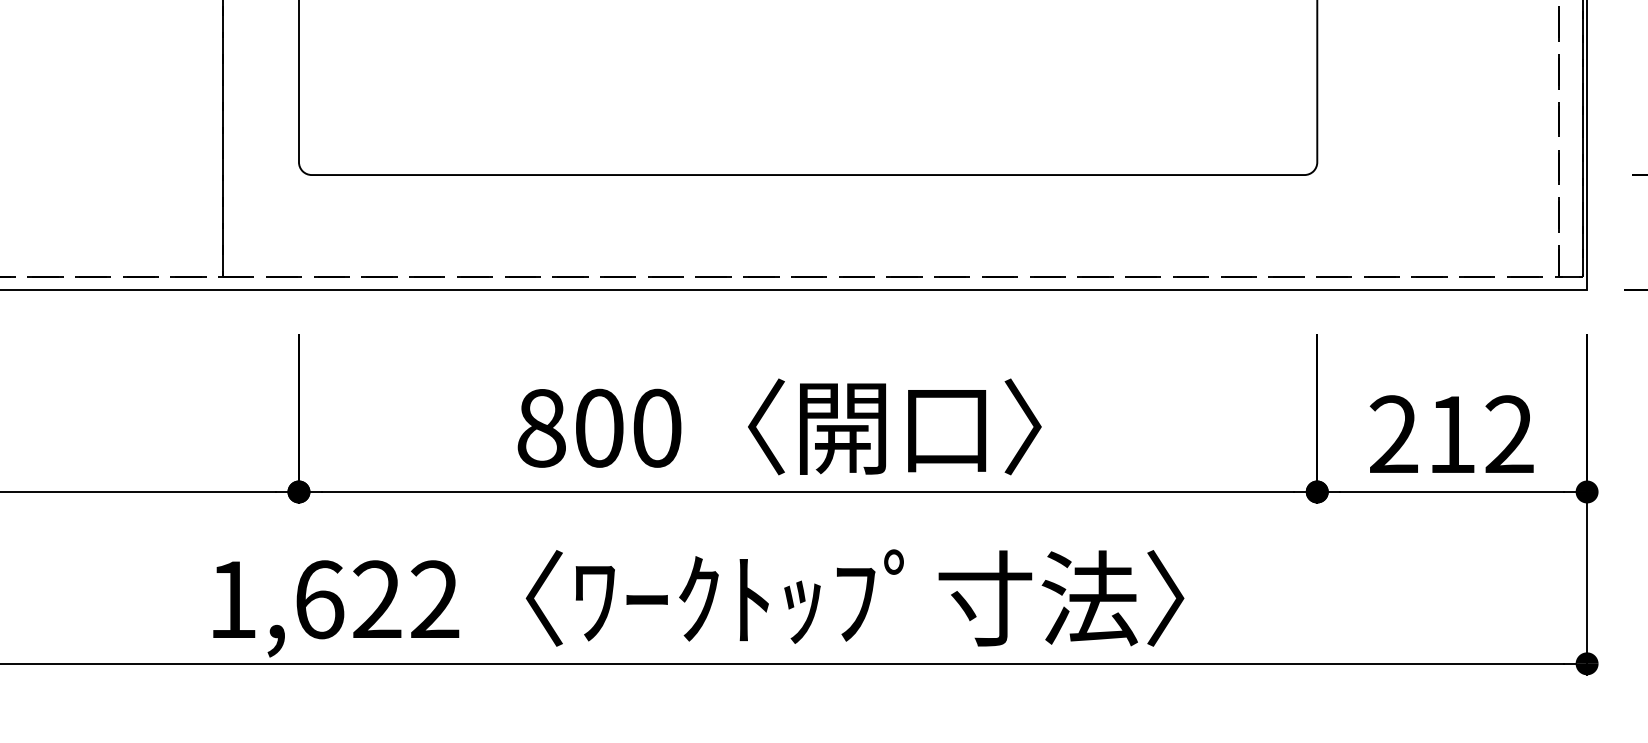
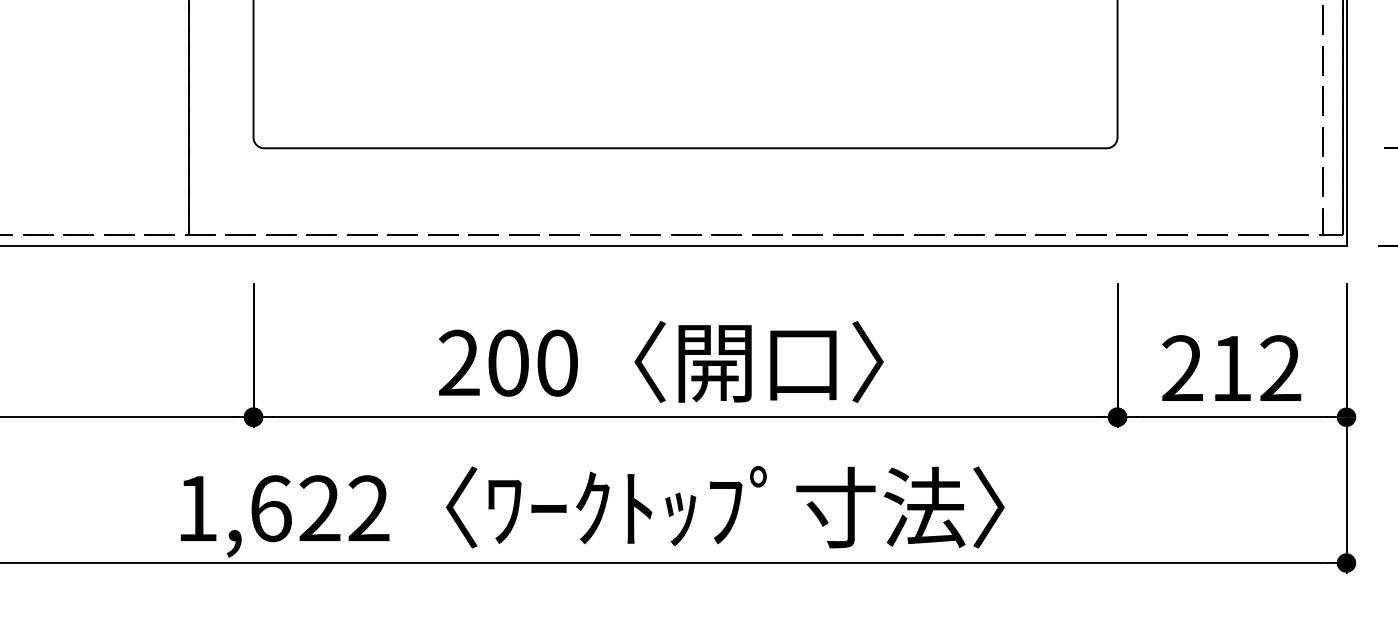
text: (541, 427) -> (459, 362), 800 -> 200

